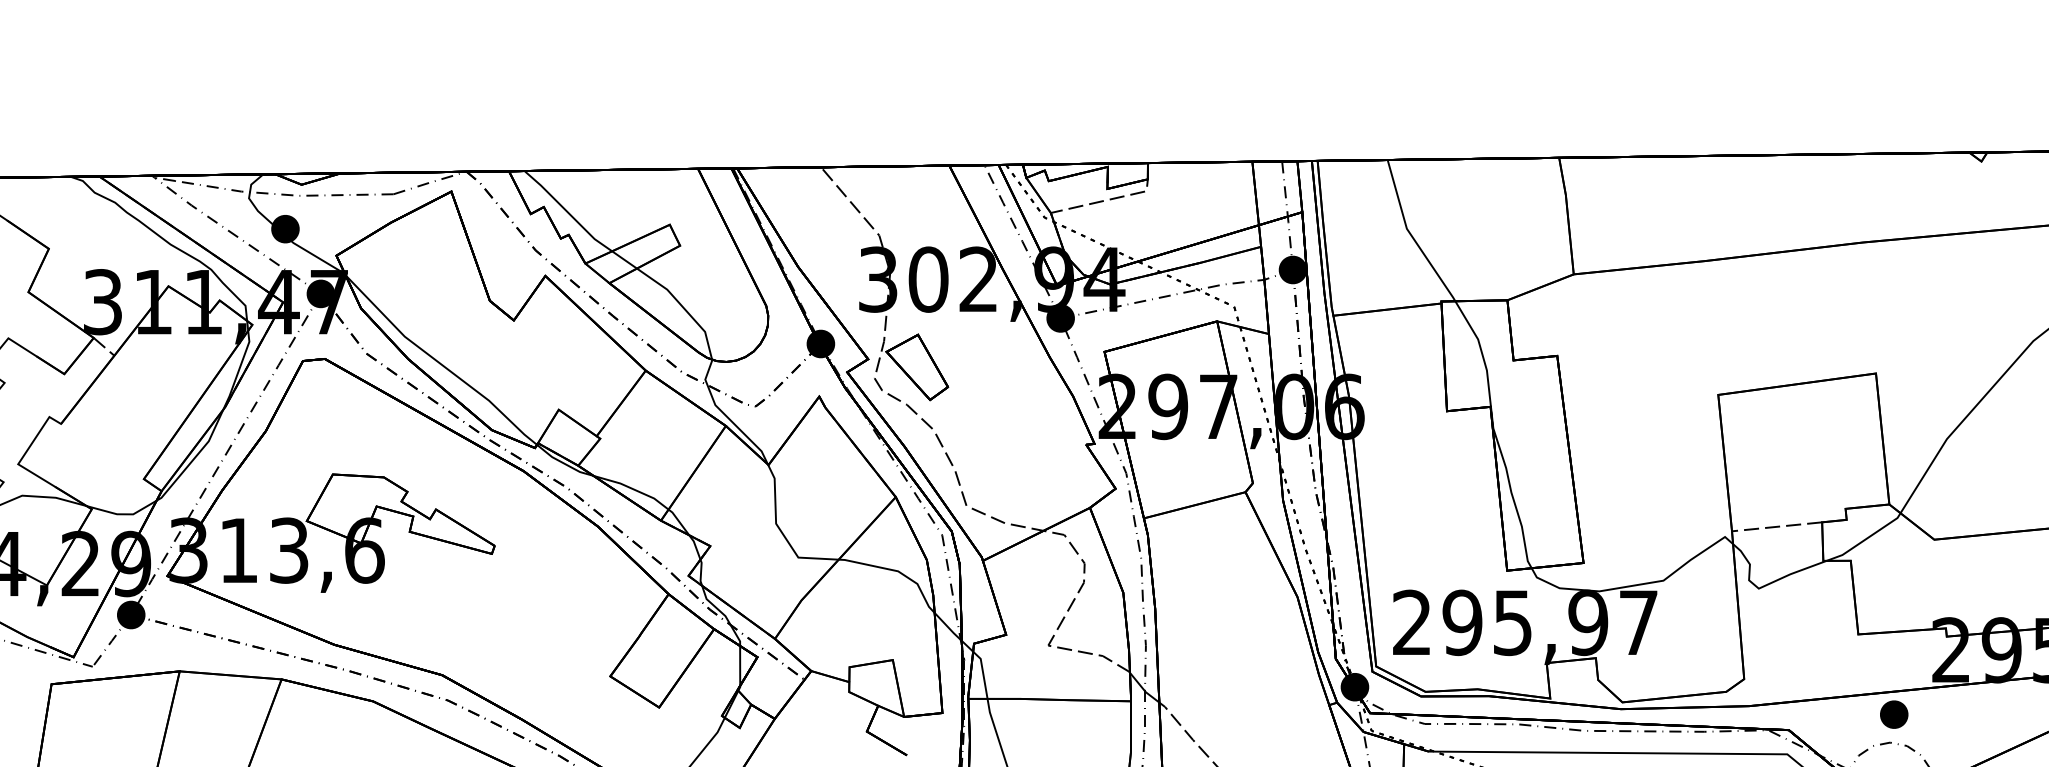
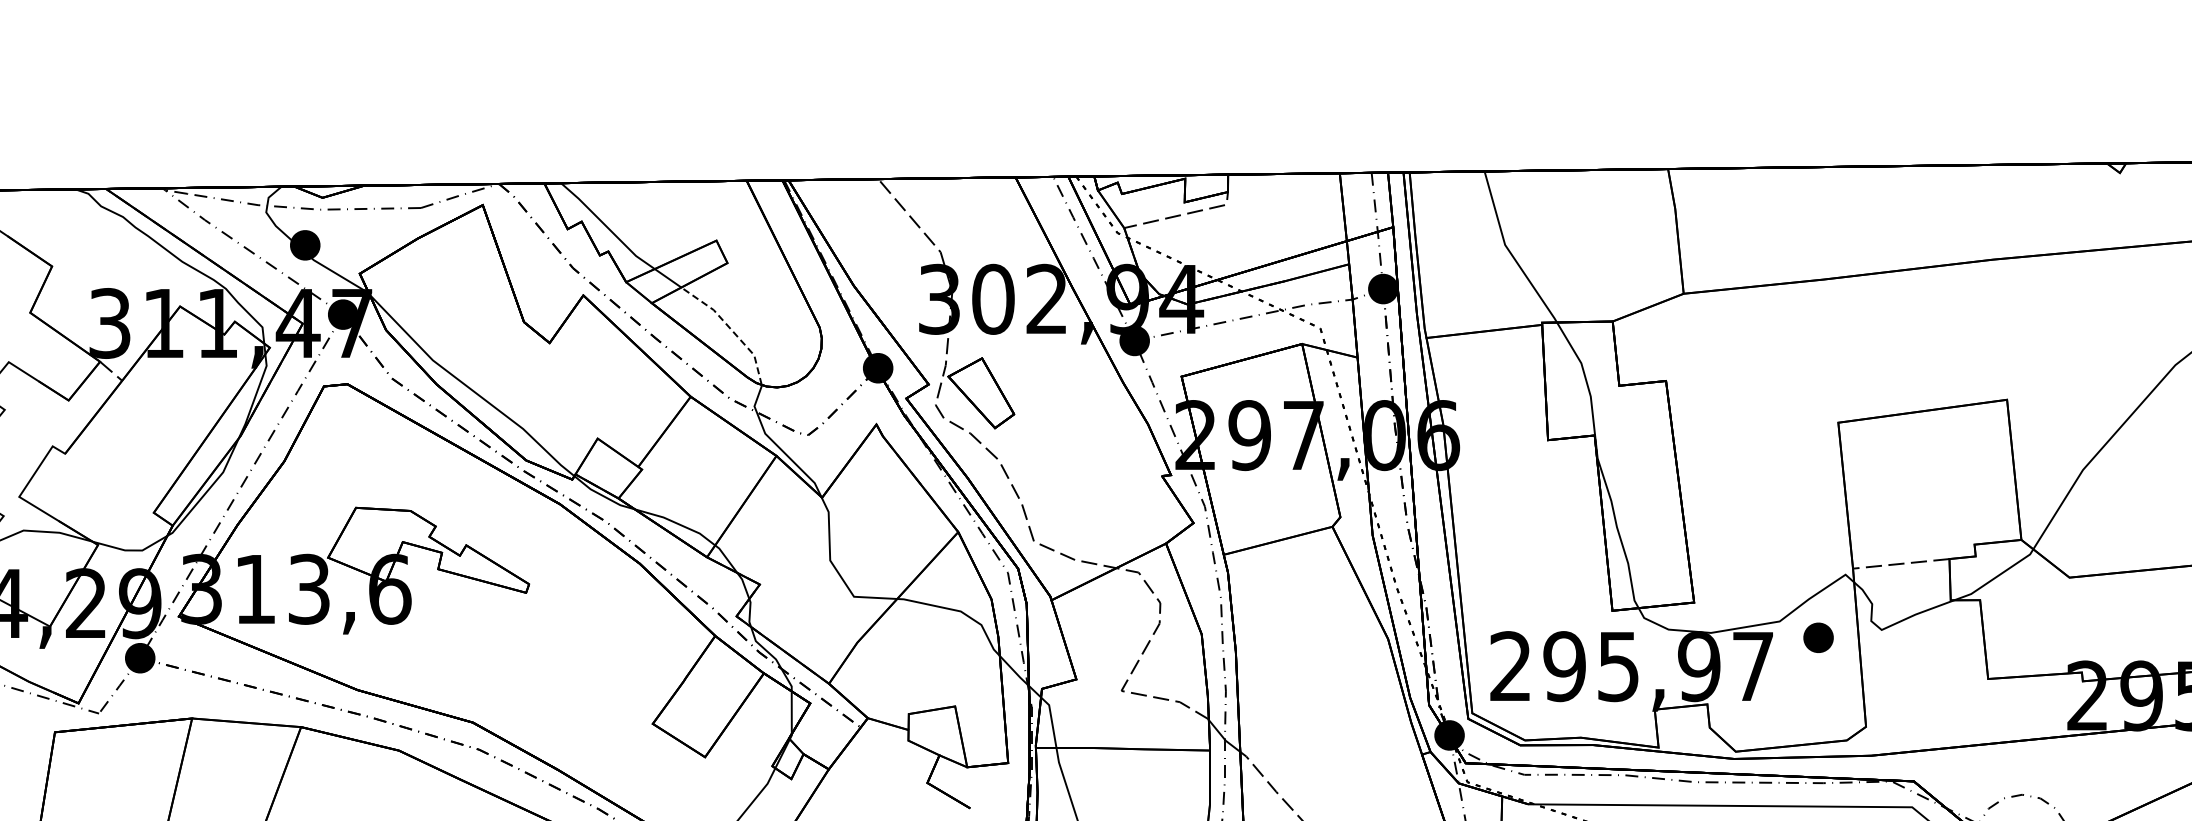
line: (683, 307) -> (731, 329), solid -> dashed
part: (1894, 714) -> (1818, 637), moved

